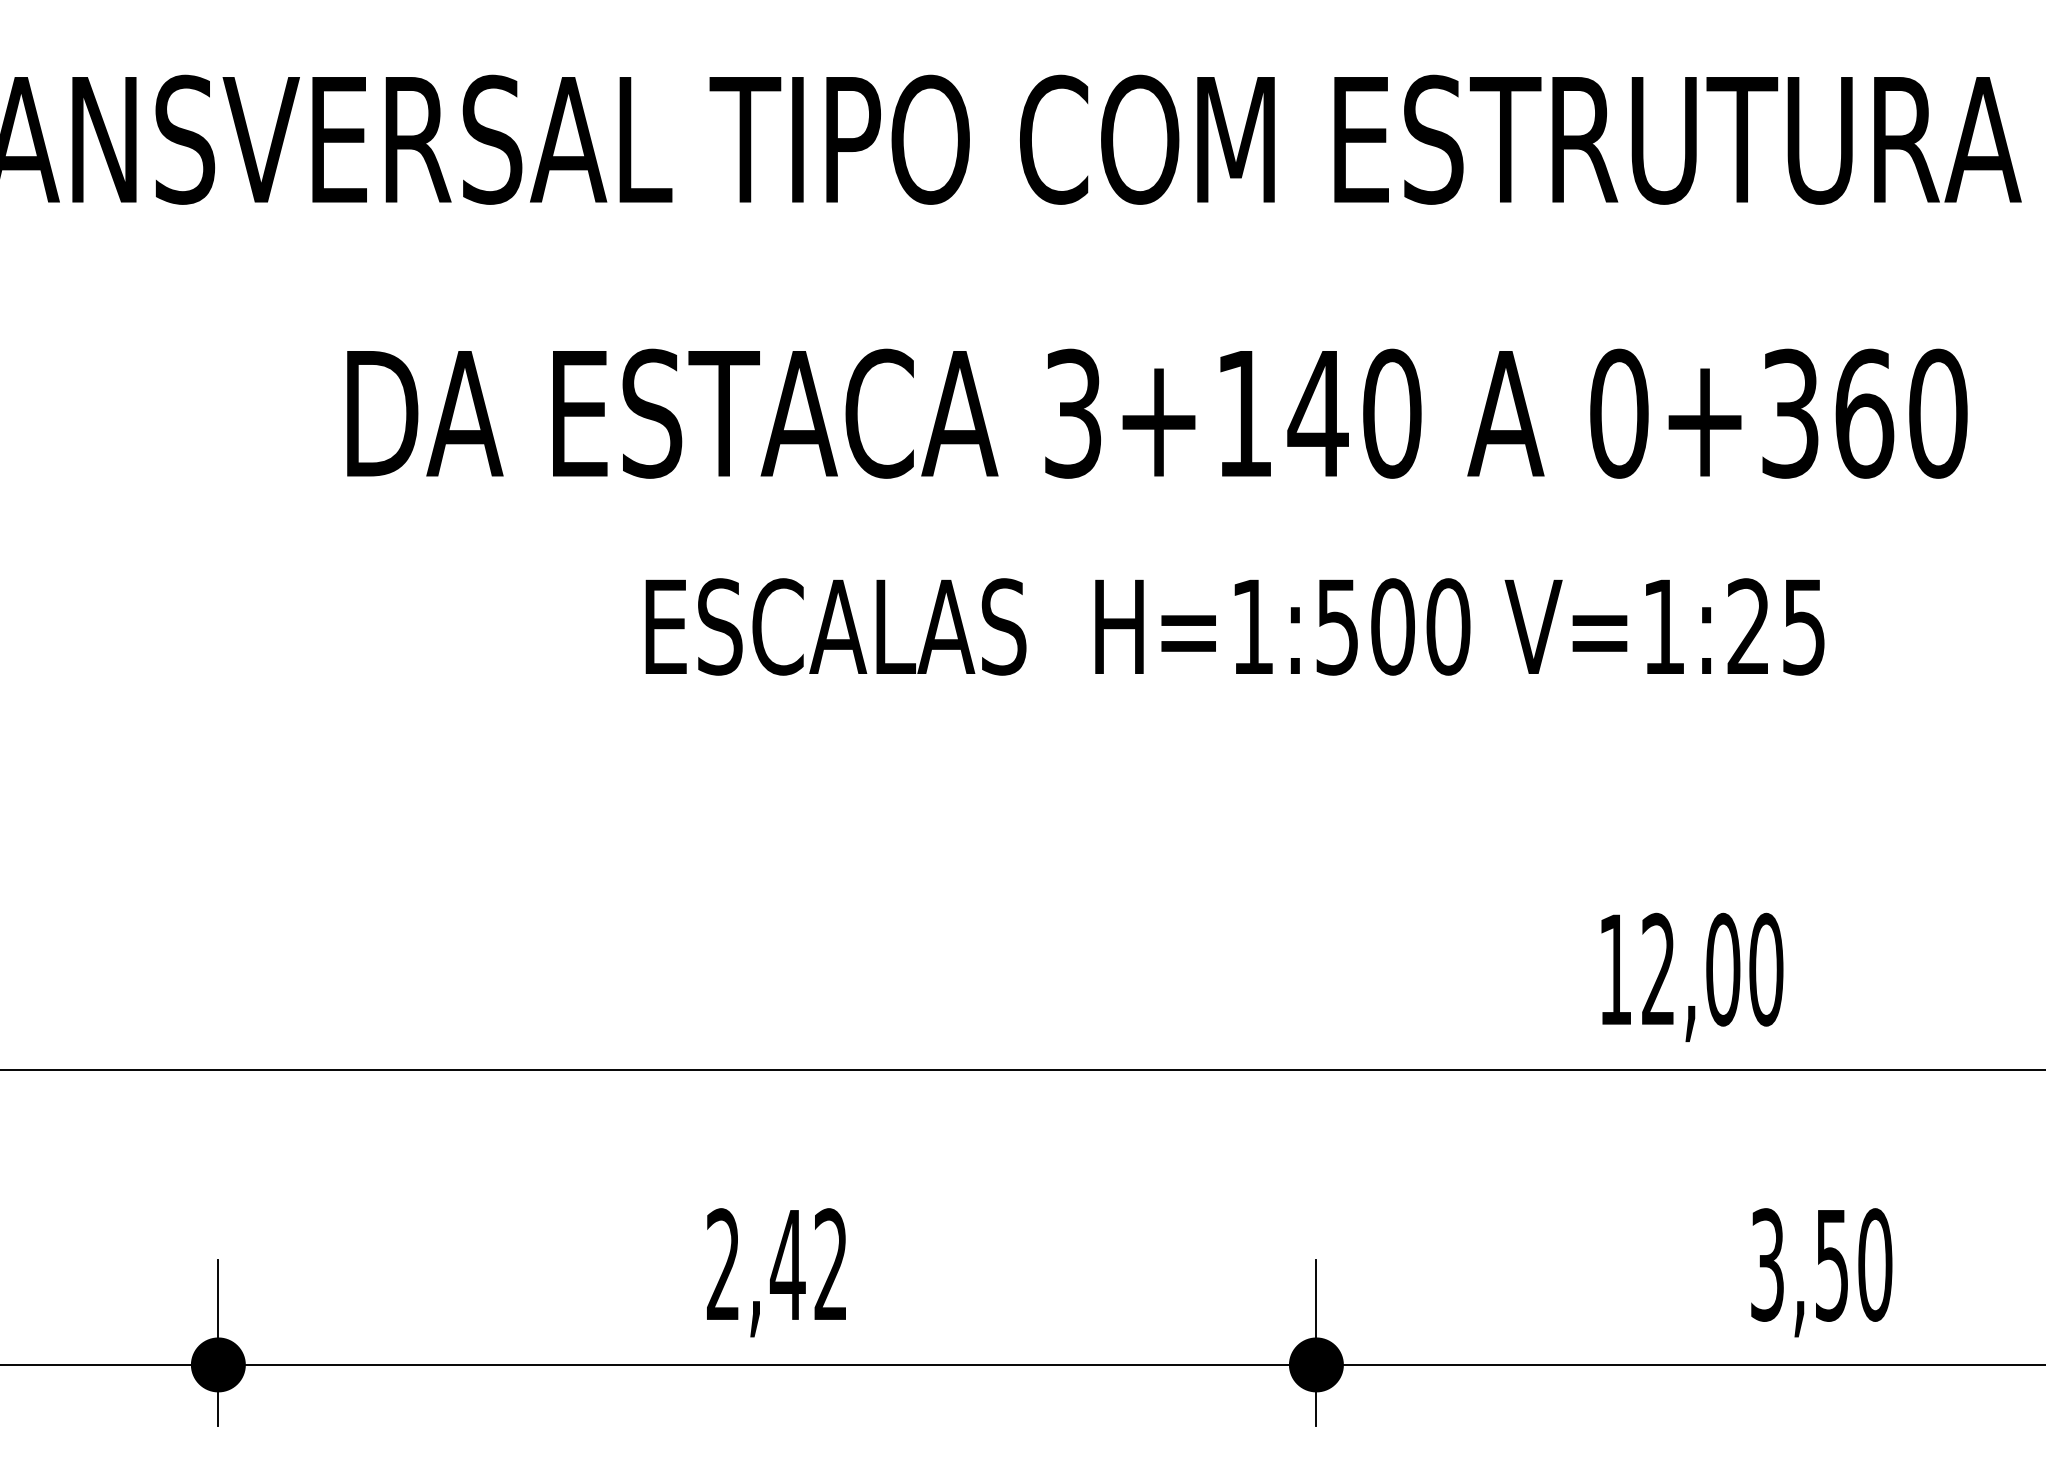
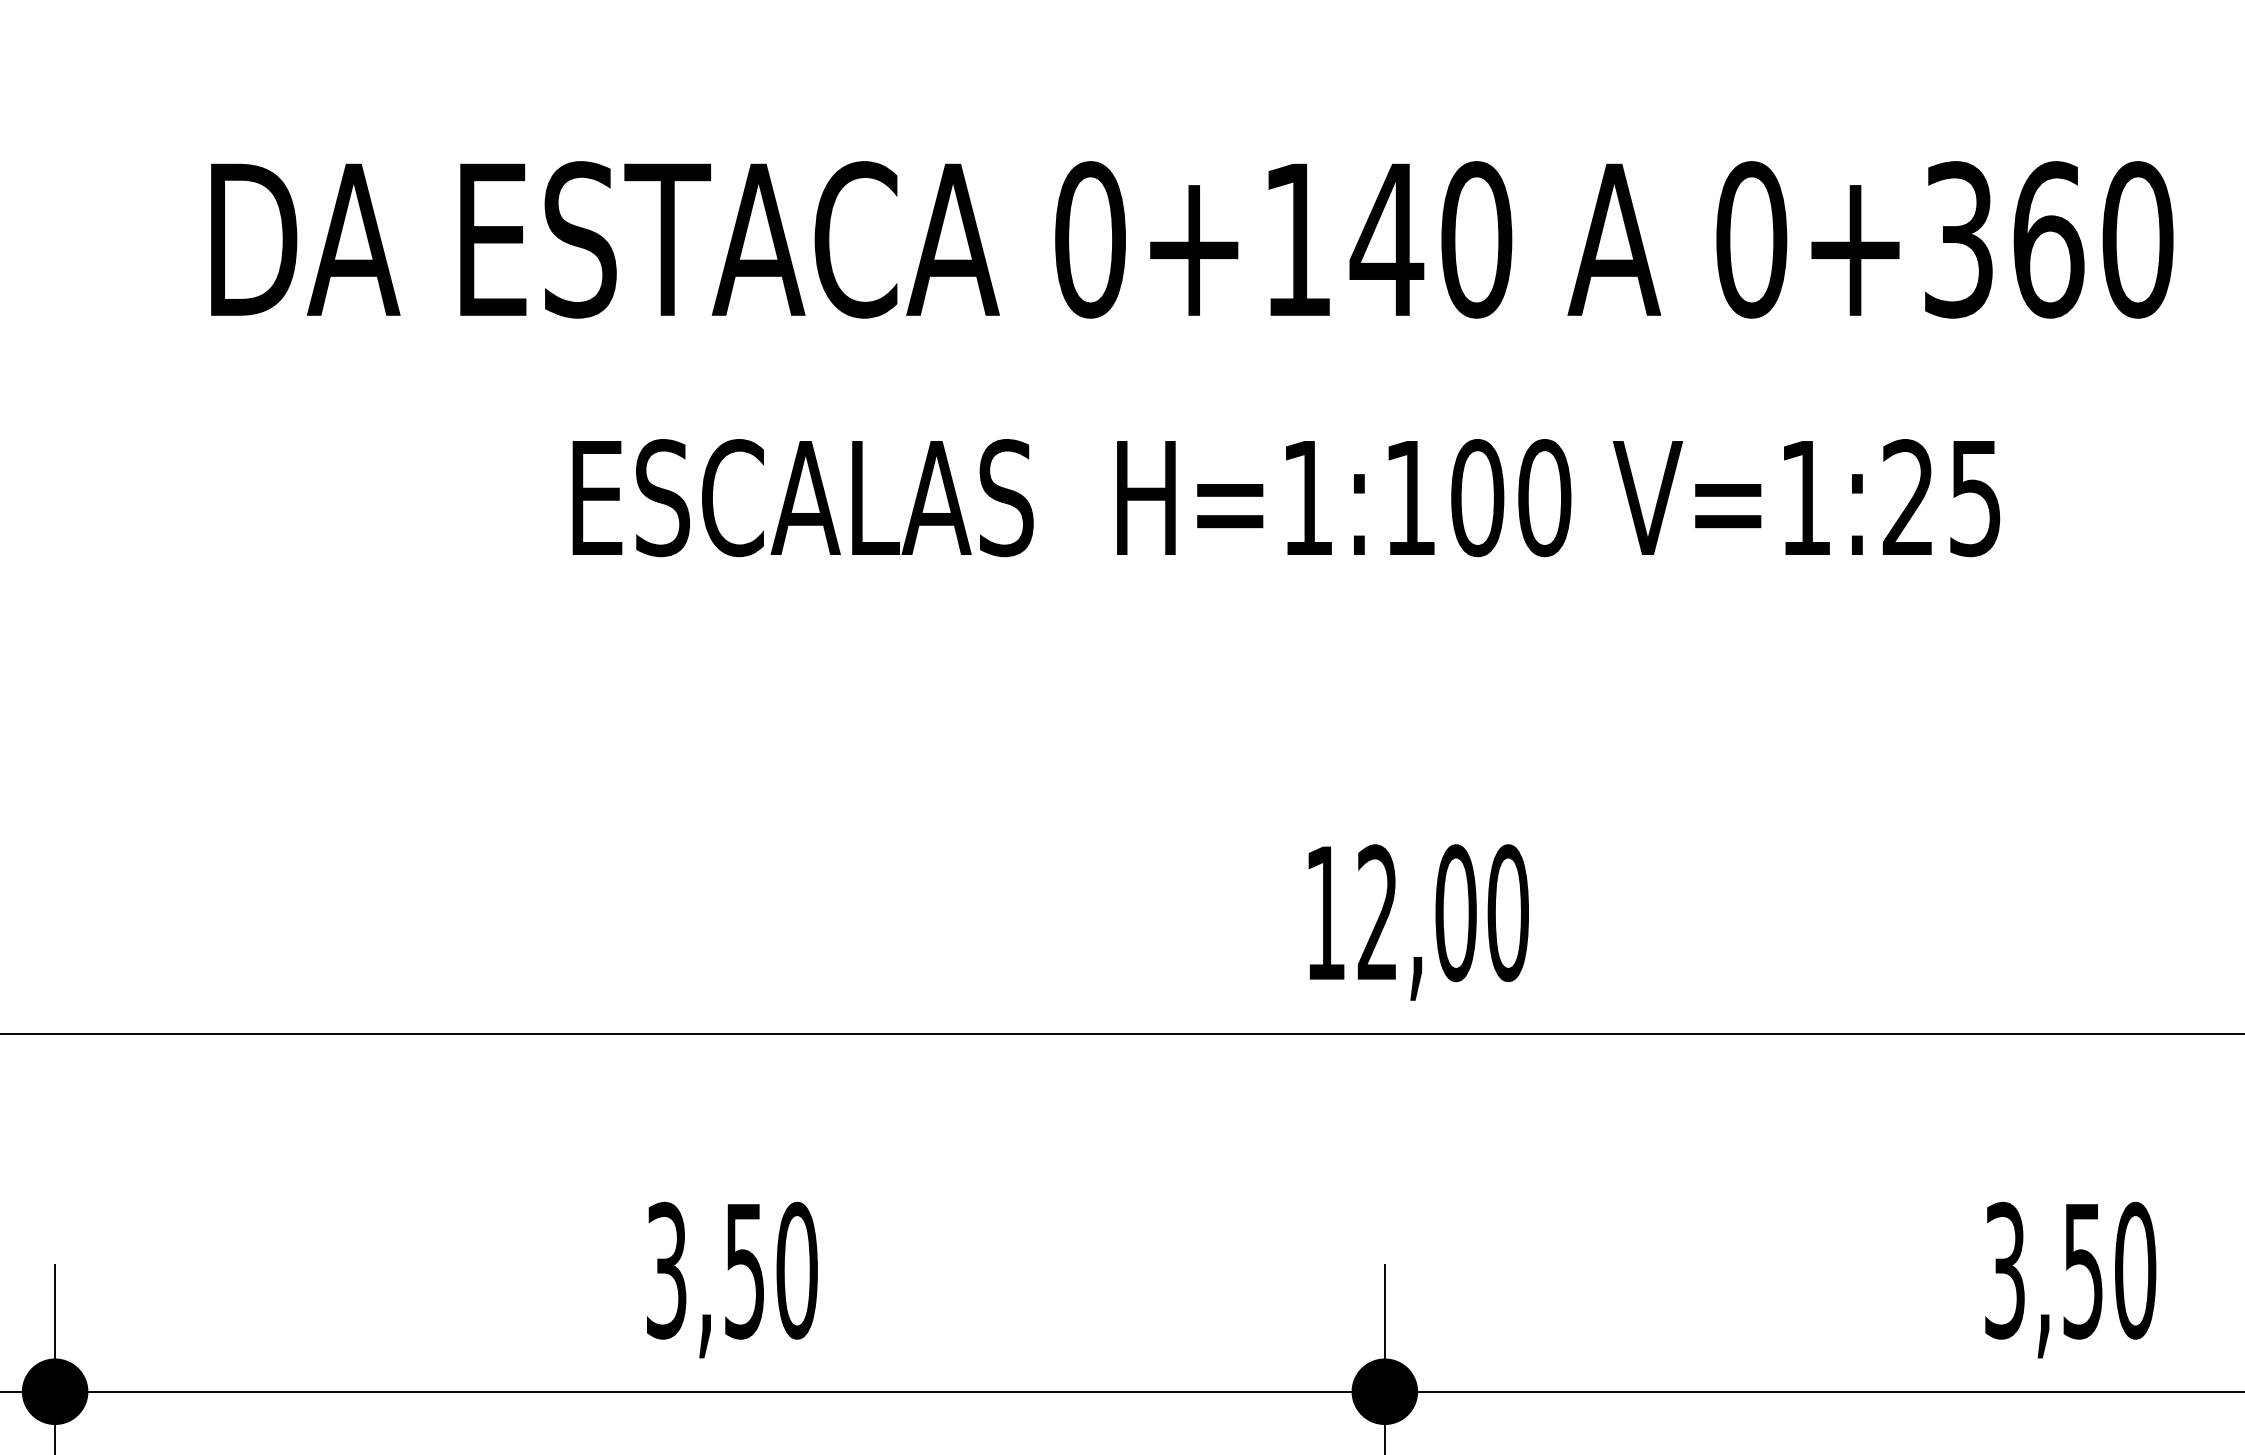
text: (1073, 413) -> (1090, 239), 3+140 -> 0+140
text: (1336, 627) -> (1409, 498), H=1:500 -> H=1:100
text: (1692, 976) -> (1418, 921), moved
text: (777, 1264) -> (732, 1270), 2,42 -> 3,50
text: (1821, 1272) -> (2070, 1279), moved

